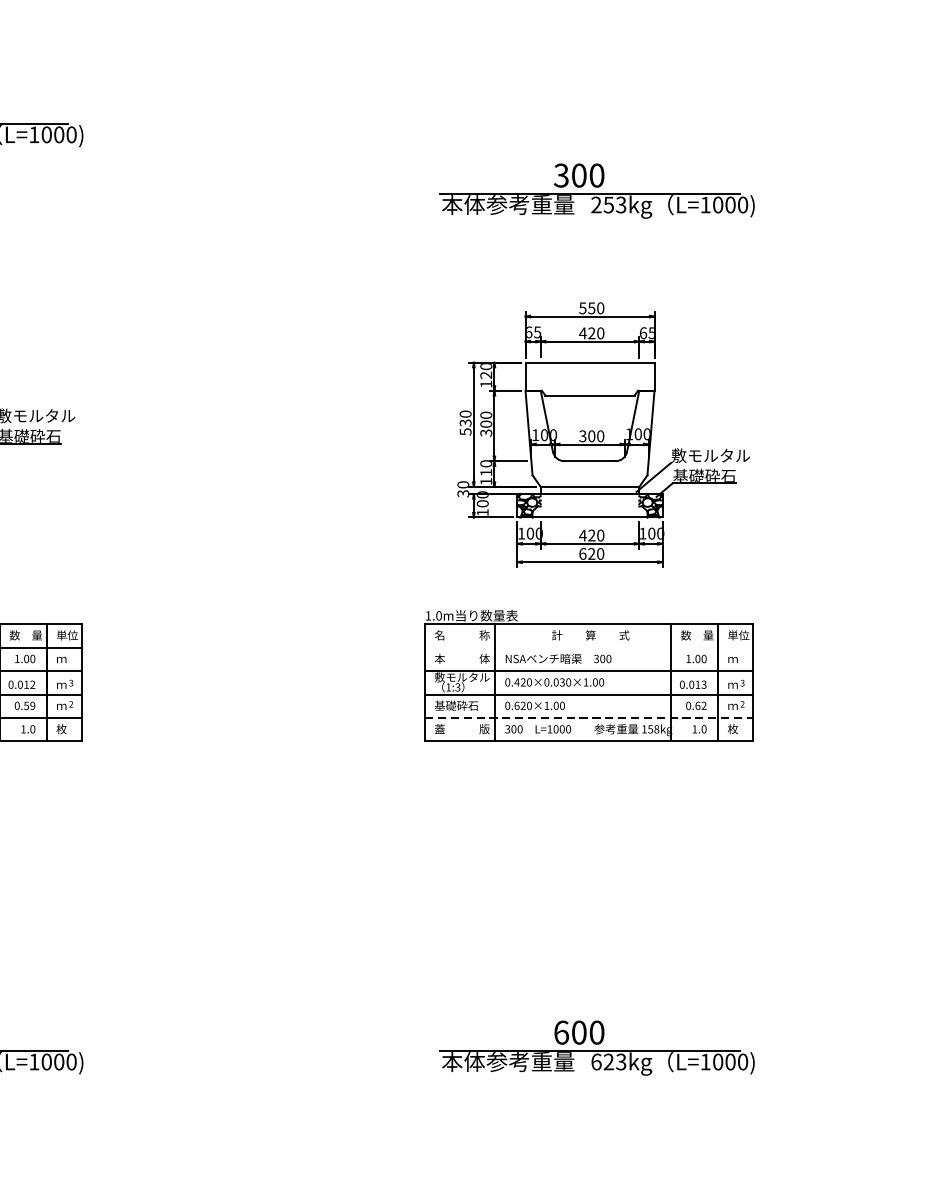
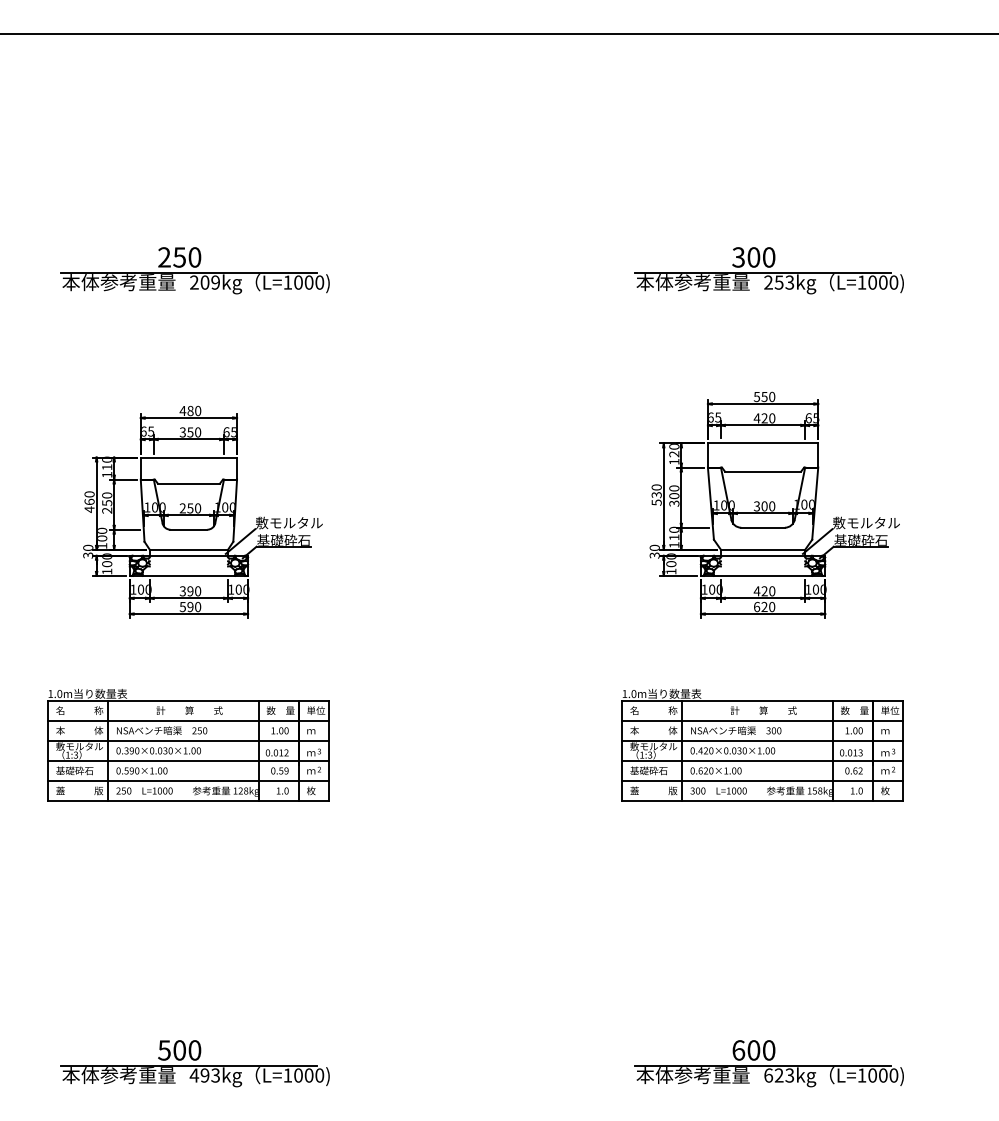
part: (596, 190) -> (768, 270), moved
part: (603, 434) -> (774, 504), moved
line: (589, 648) -> (762, 721), added
line: (589, 718) -> (762, 781), dashed -> solid

